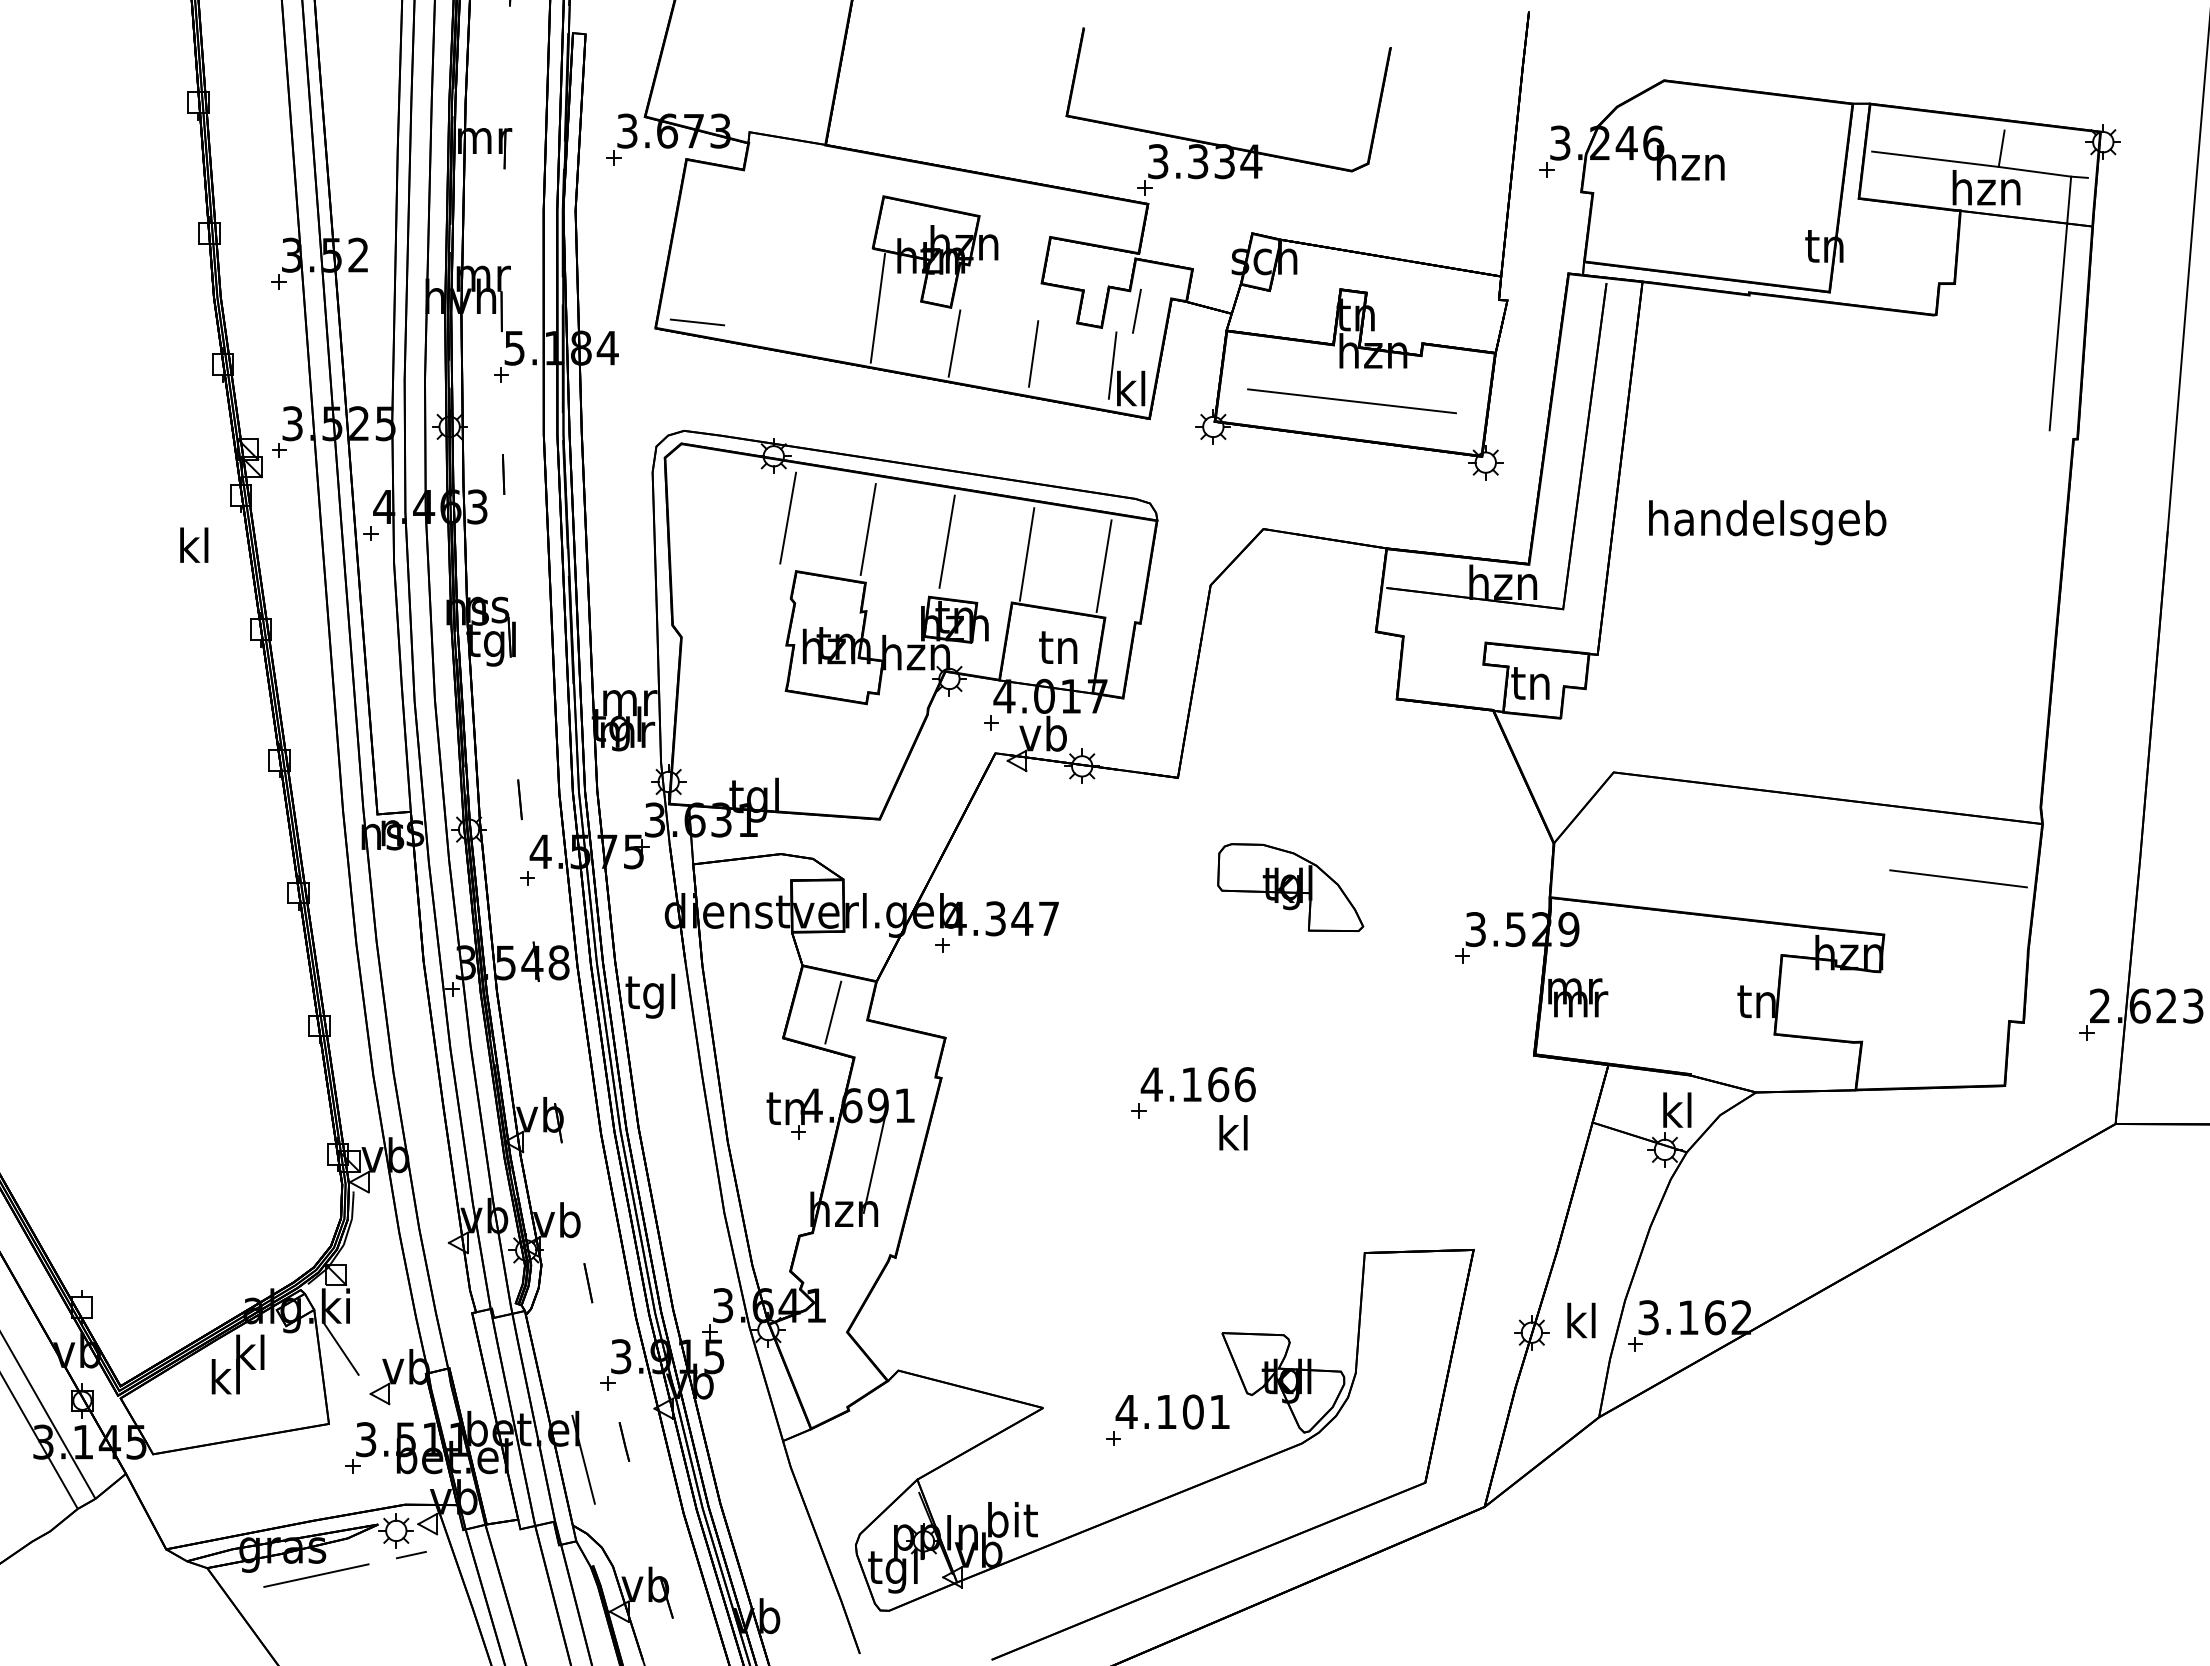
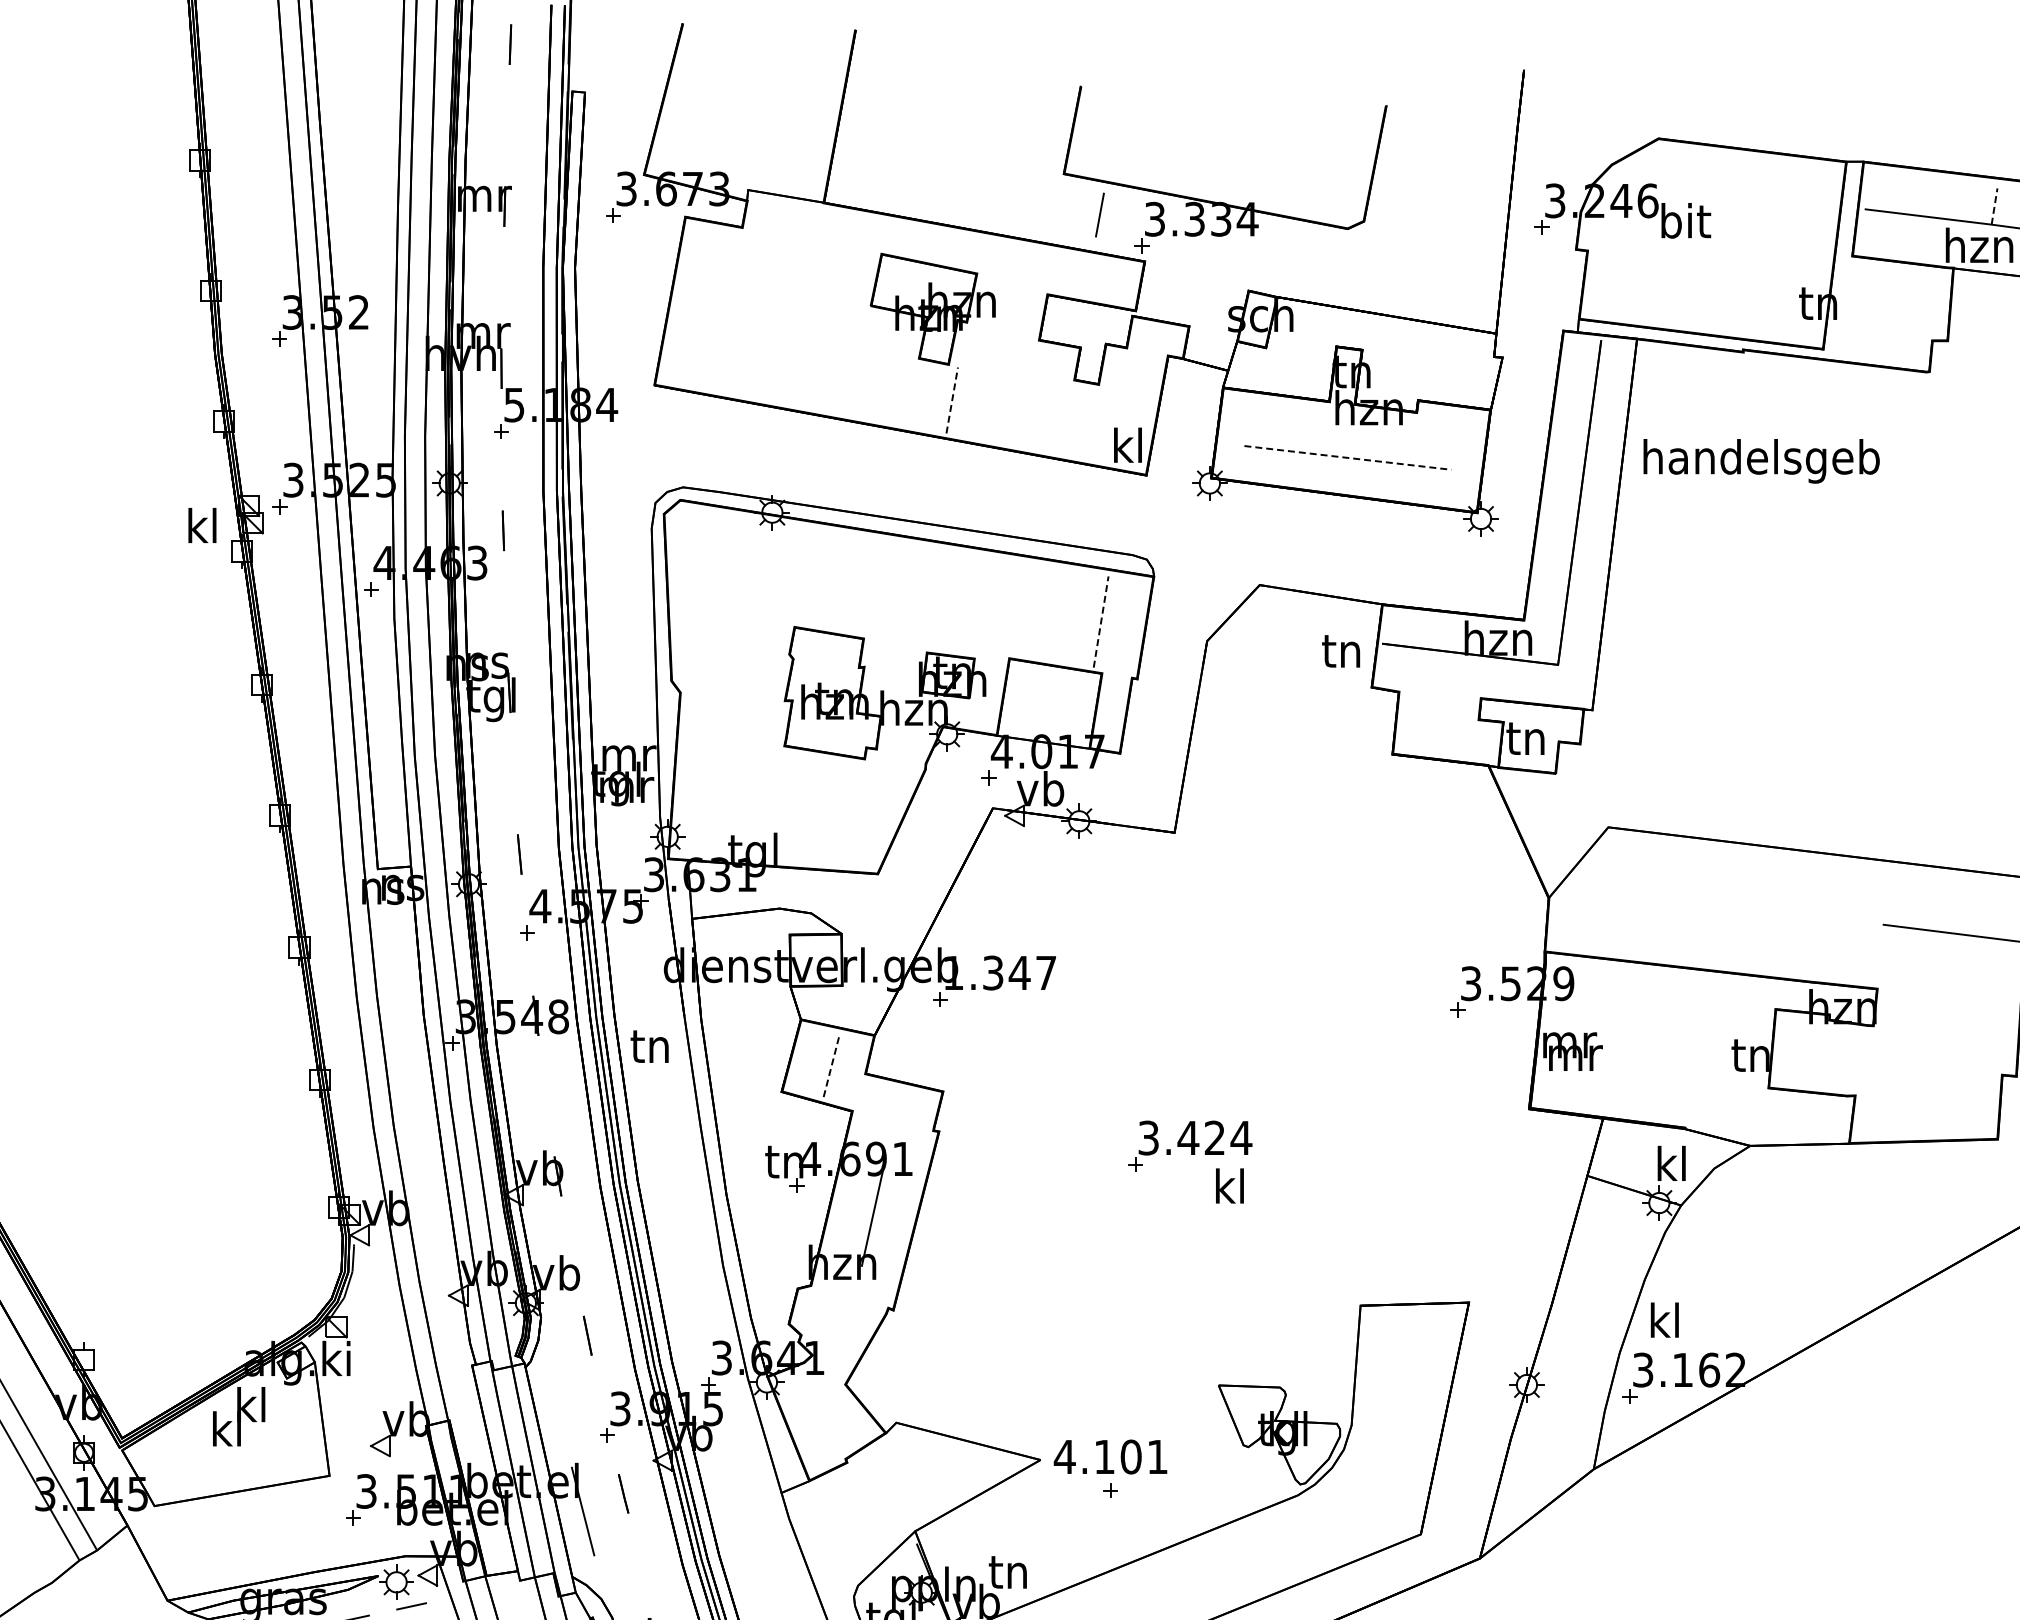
line: (2001, 148) -> (1994, 206), solid -> dashed
text: (1690, 163) -> (1684, 221), hzn -> bit
line: (877, 308) -> (875, 365), removed
line: (1136, 310) -> (1099, 214), moved
line: (697, 322) -> (696, 379), removed
line: (954, 343) -> (952, 400), solid -> dashed
line: (1033, 353) -> (1030, 410), removed
line: (1112, 365) -> (1109, 422), removed
line: (1352, 401) -> (1348, 458), solid -> dashed
line: (788, 517) -> (786, 573), removed
text: (1767, 522) -> (1761, 461), moved
line: (867, 529) -> (865, 585), removed
line: (946, 541) -> (944, 597), removed
text: (194, 544) -> (202, 524), moved
line: (1026, 554) -> (1023, 610), removed
line: (1104, 565) -> (1101, 621), solid -> dashed
text: (1058, 647) -> (1341, 651), moved
part: (1290, 887) -> (1286, 941), removed
text: (955, 918) -> (953, 972), 4.347 -> 1.347
text: (650, 995) -> (649, 1049), tgl -> tn
line: (833, 1012) -> (831, 1066), solid -> dashed
text: (1198, 1084) -> (1195, 1137), 4.166 -> 3.424
text: (1581, 1320) -> (1664, 1320), moved
line: (341, 1348) -> (342, 1400), removed
text: (1172, 1411) -> (1110, 1456), moved
text: (1012, 1519) -> (1009, 1570), bit -> tn

